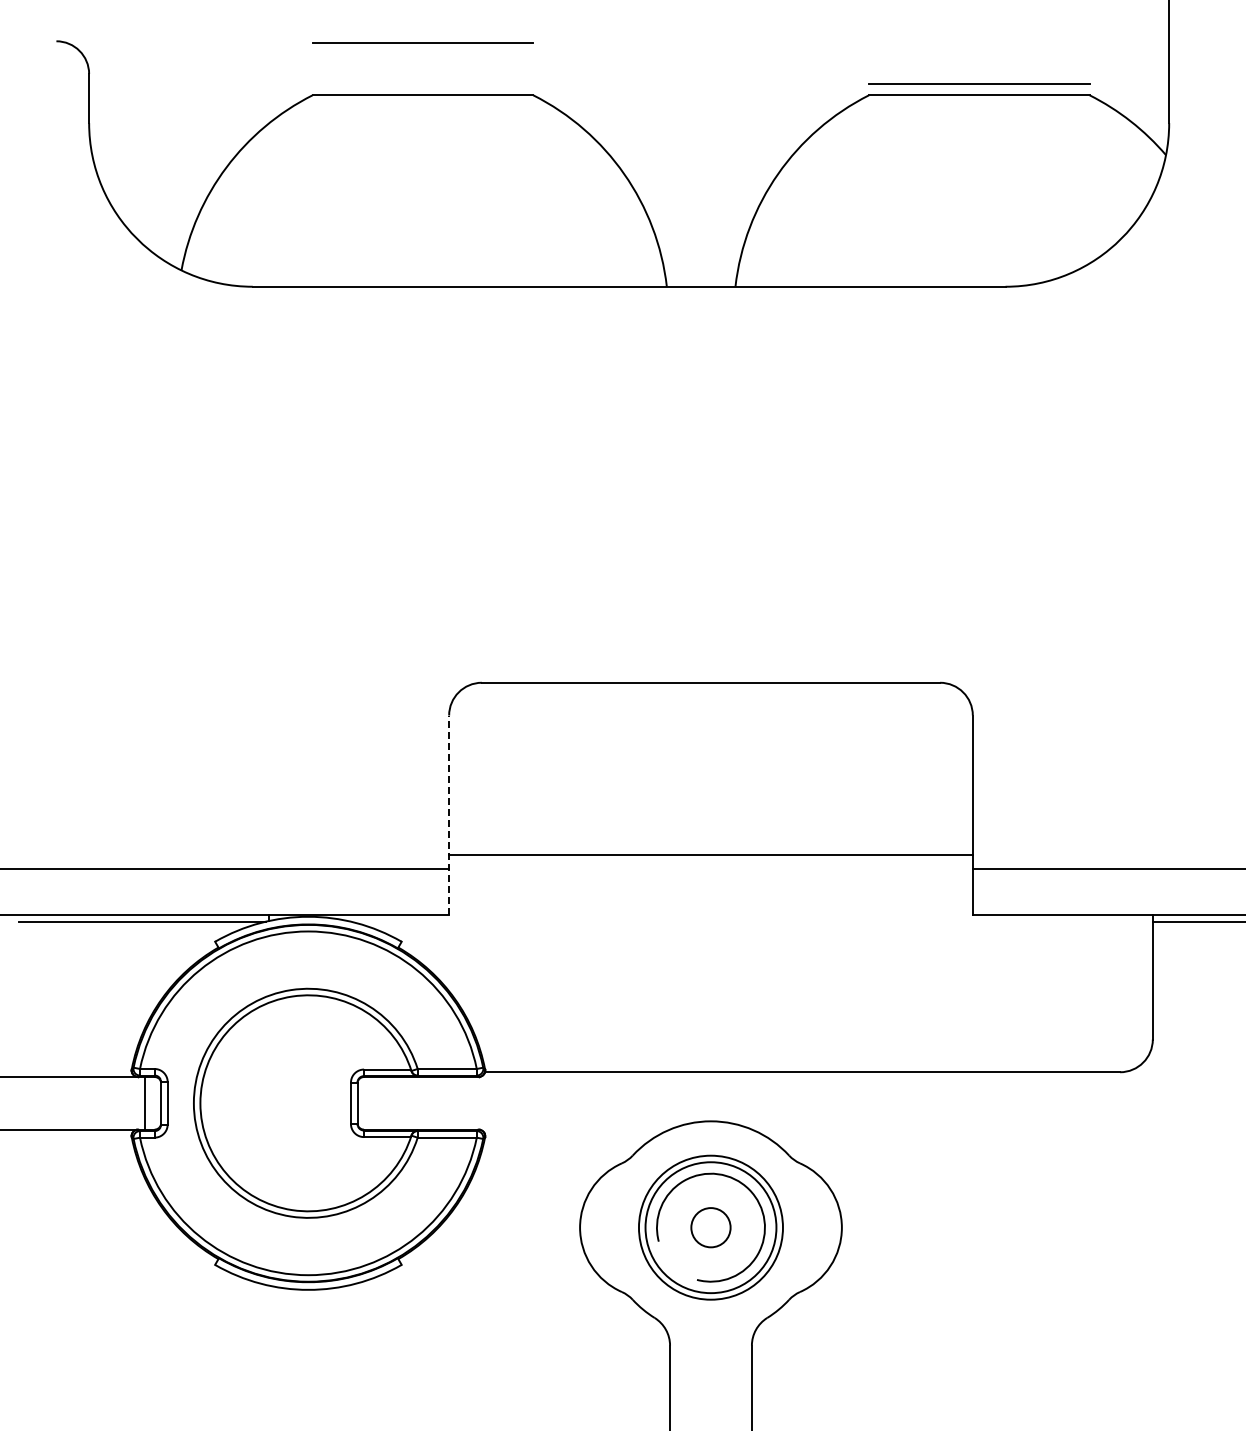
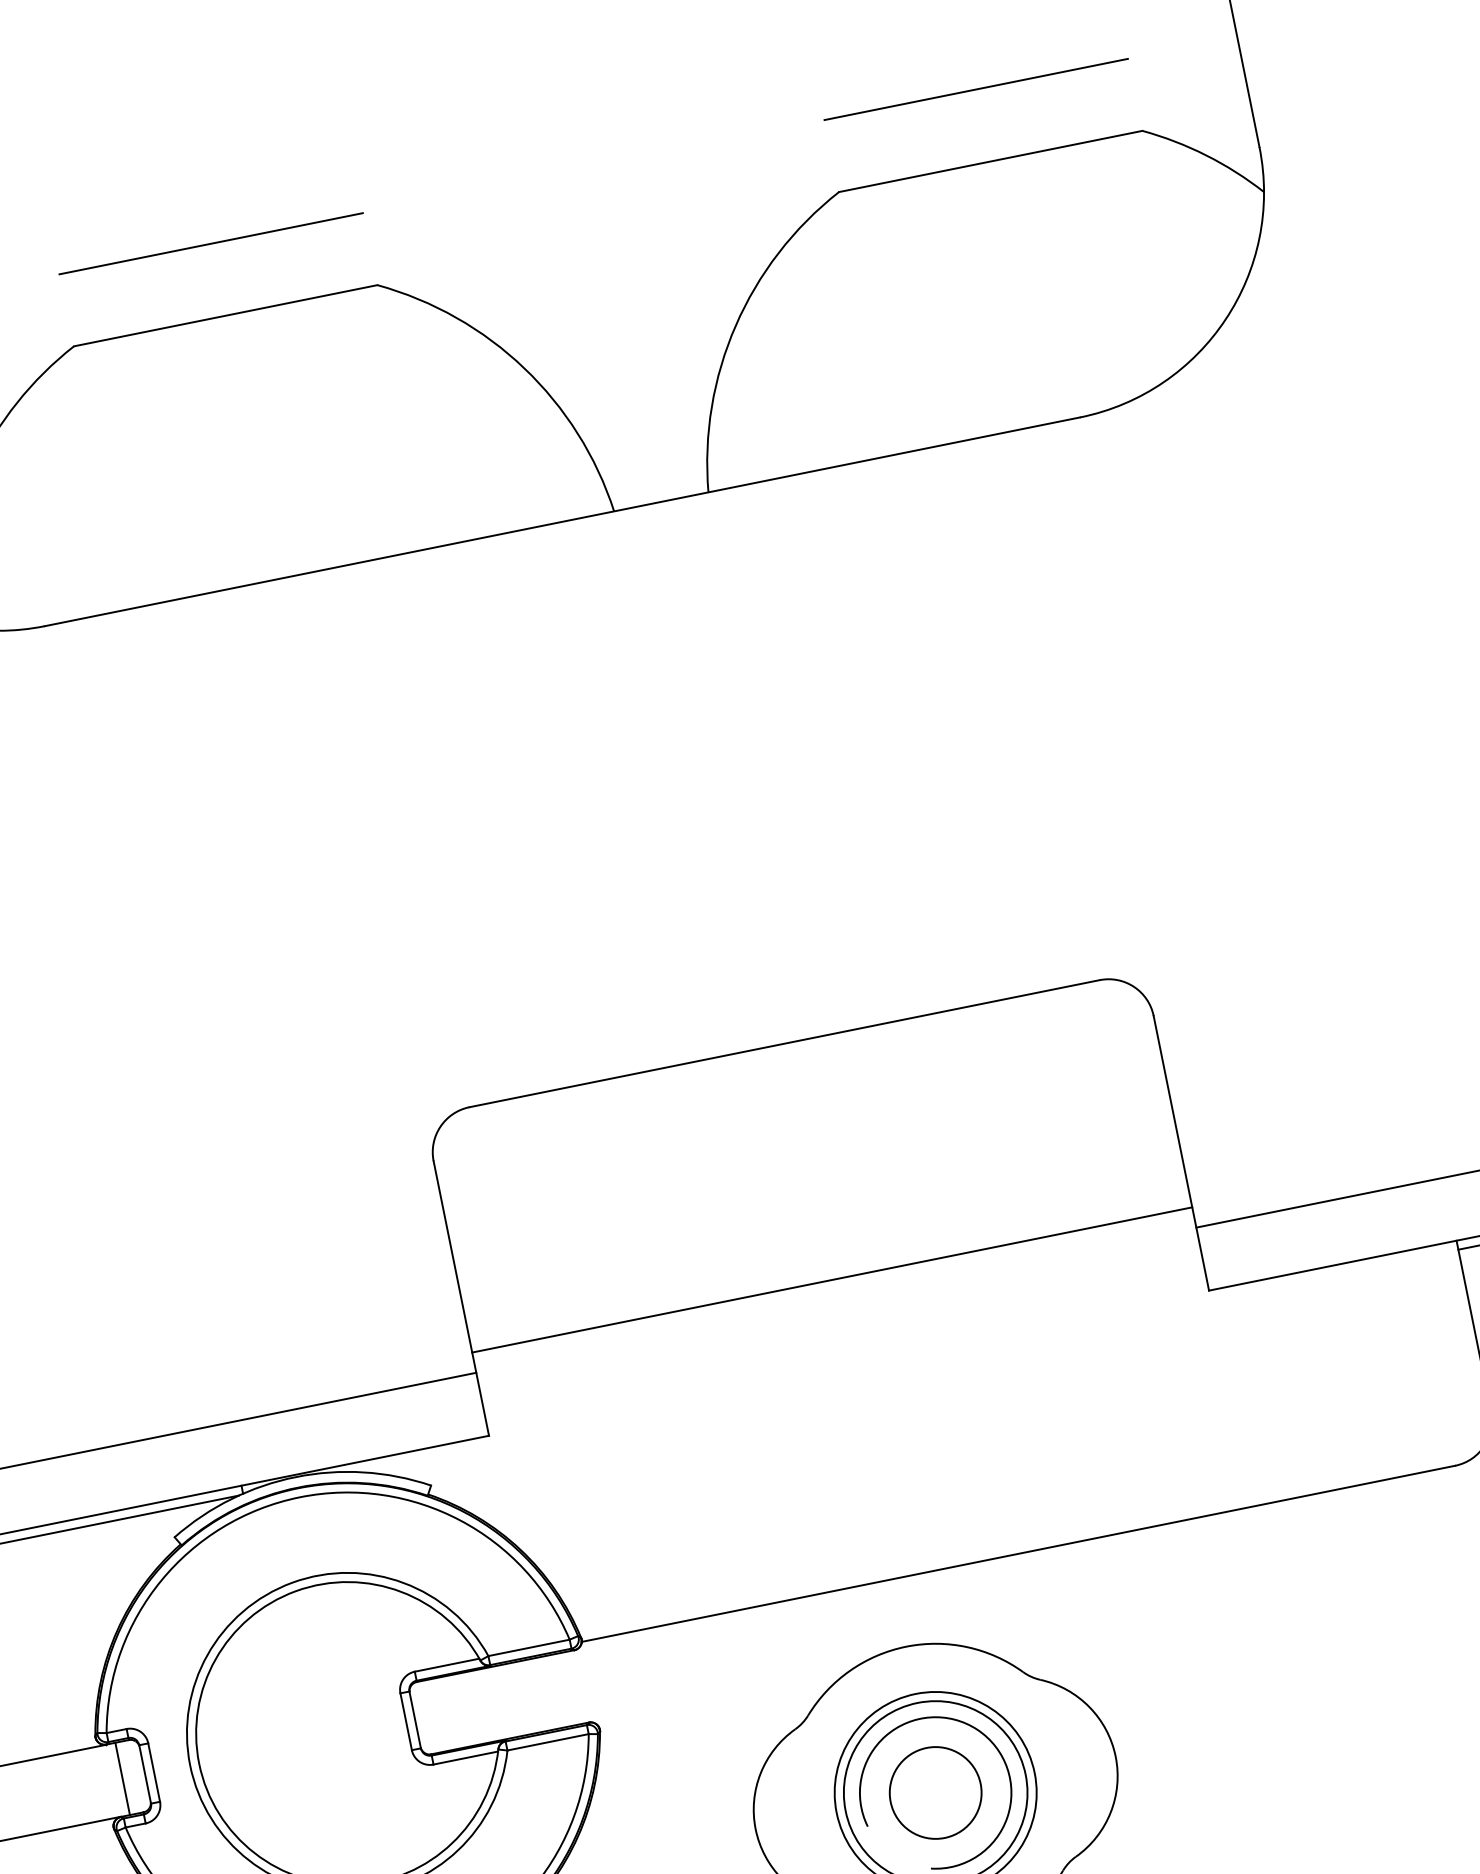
line: (979, 83) -> (976, 88), moved
line: (449, 815) -> (461, 1298), dashed -> solid
circle: (710, 1227) -> (934, 1792), size x1.67

